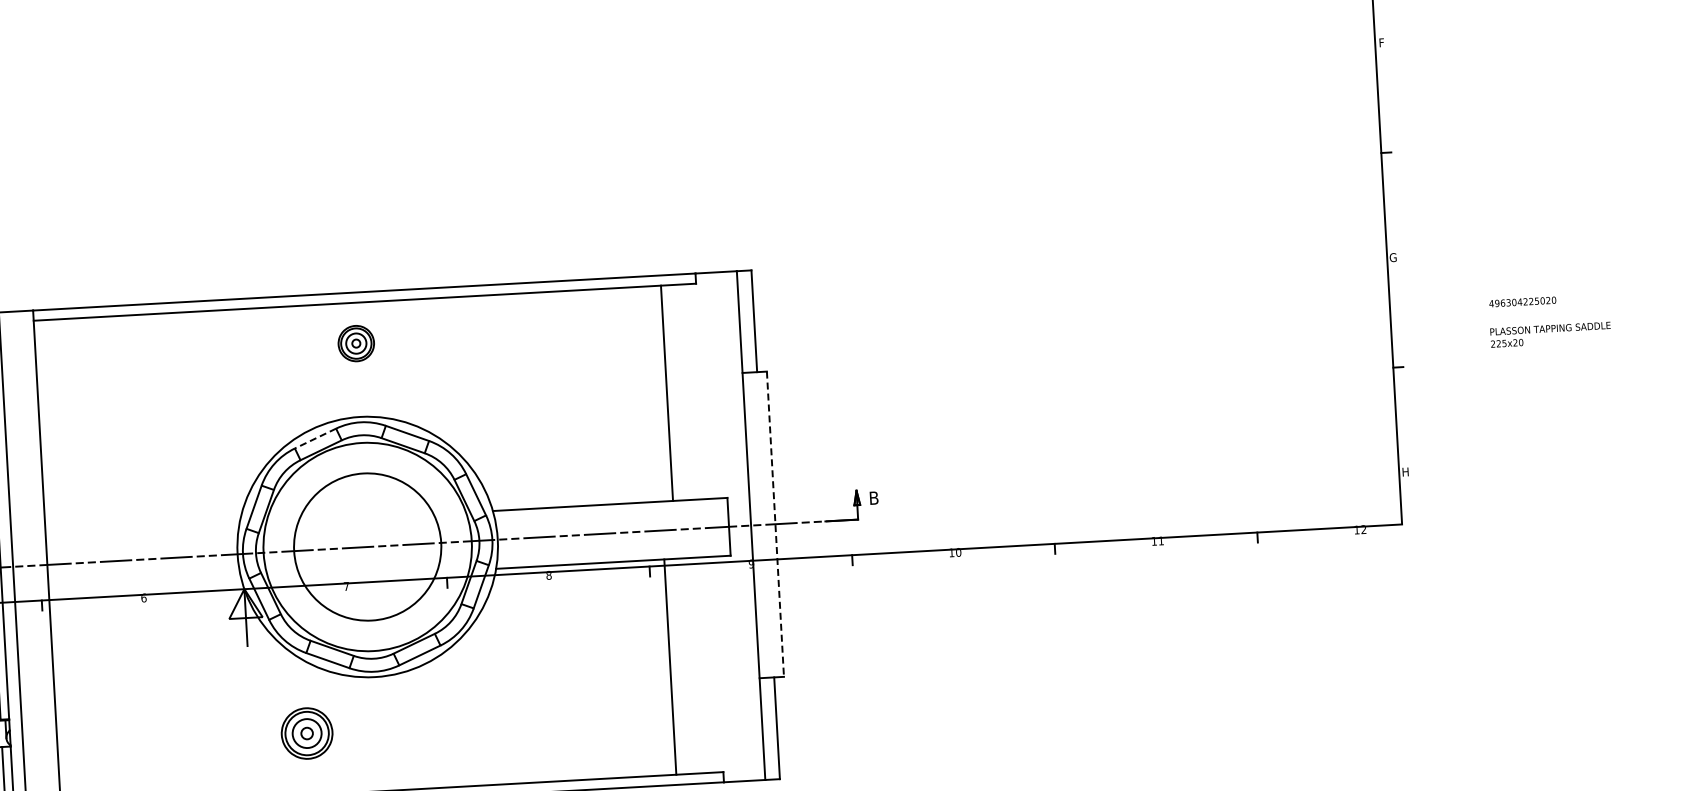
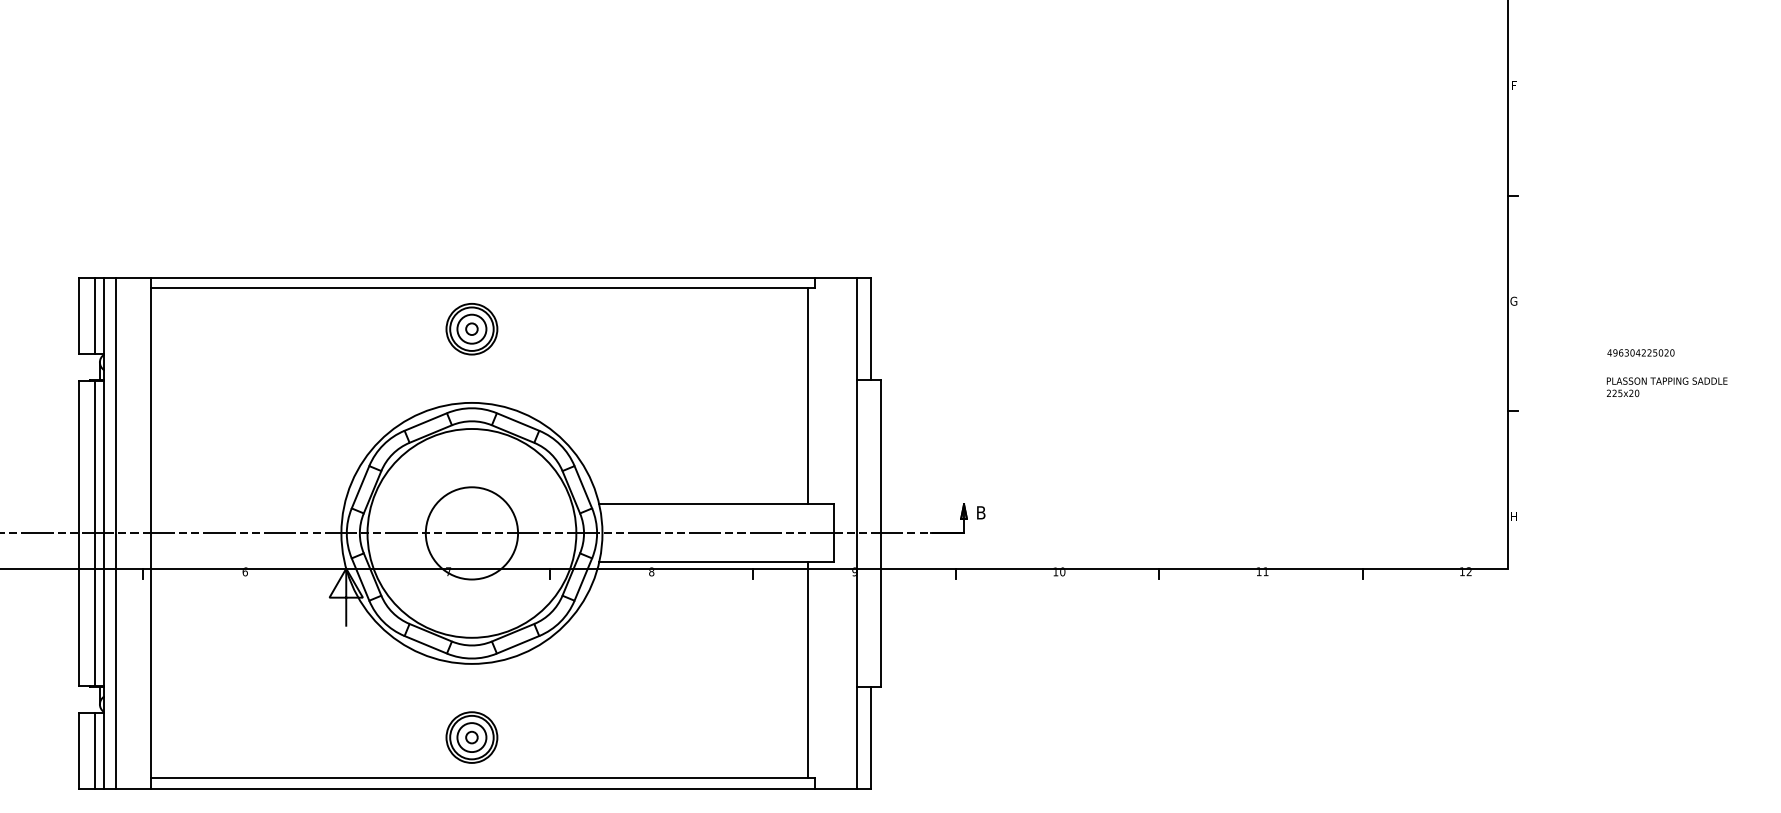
part: (355, 343) -> (471, 329), size x1.43
line: (666, 393) -> (807, 396), moved
line: (315, 439) -> (425, 422), dashed -> solid
line: (775, 524) -> (881, 533), dashed -> solid
circle: (367, 547) -> (471, 533), size x0.62
line: (669, 667) -> (807, 670), moved
part: (306, 733) -> (471, 737), moved

